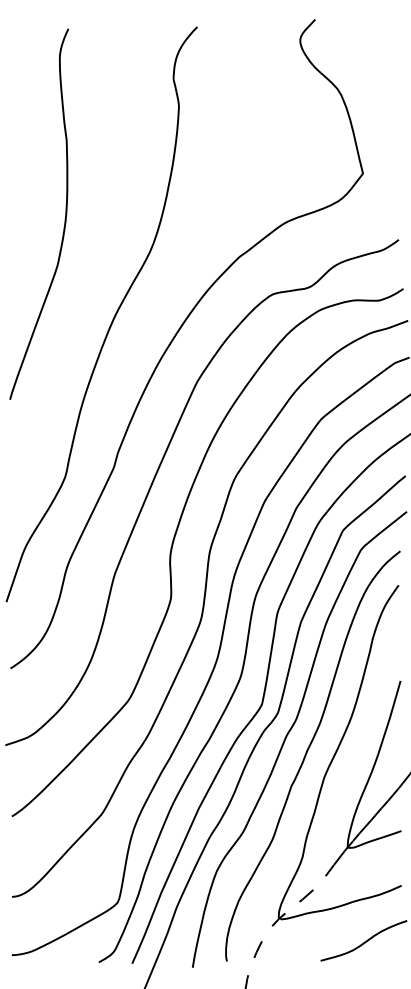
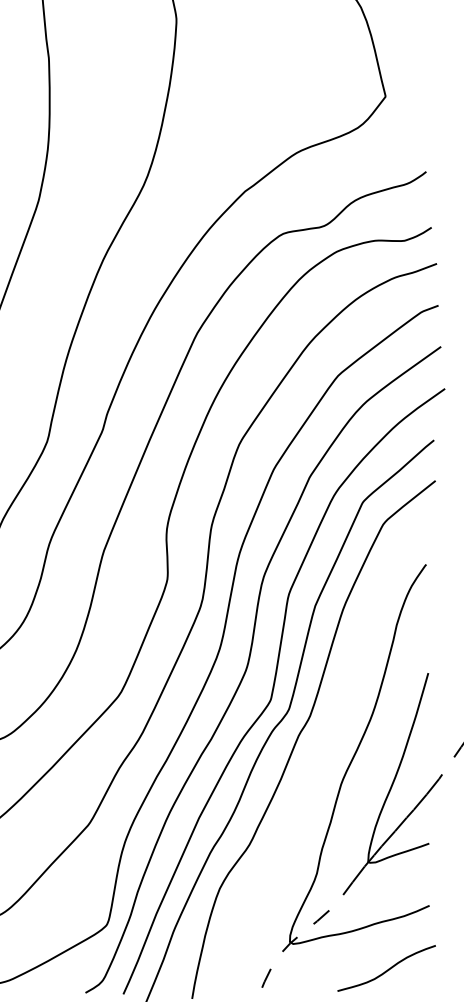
curve: (307, 753) -> (322, 755), removed

